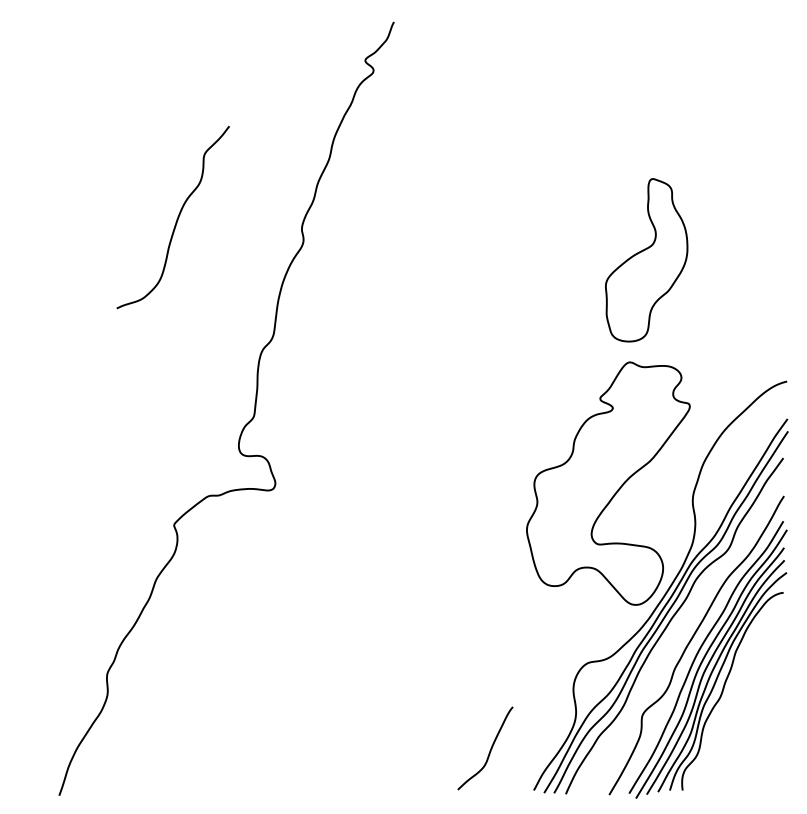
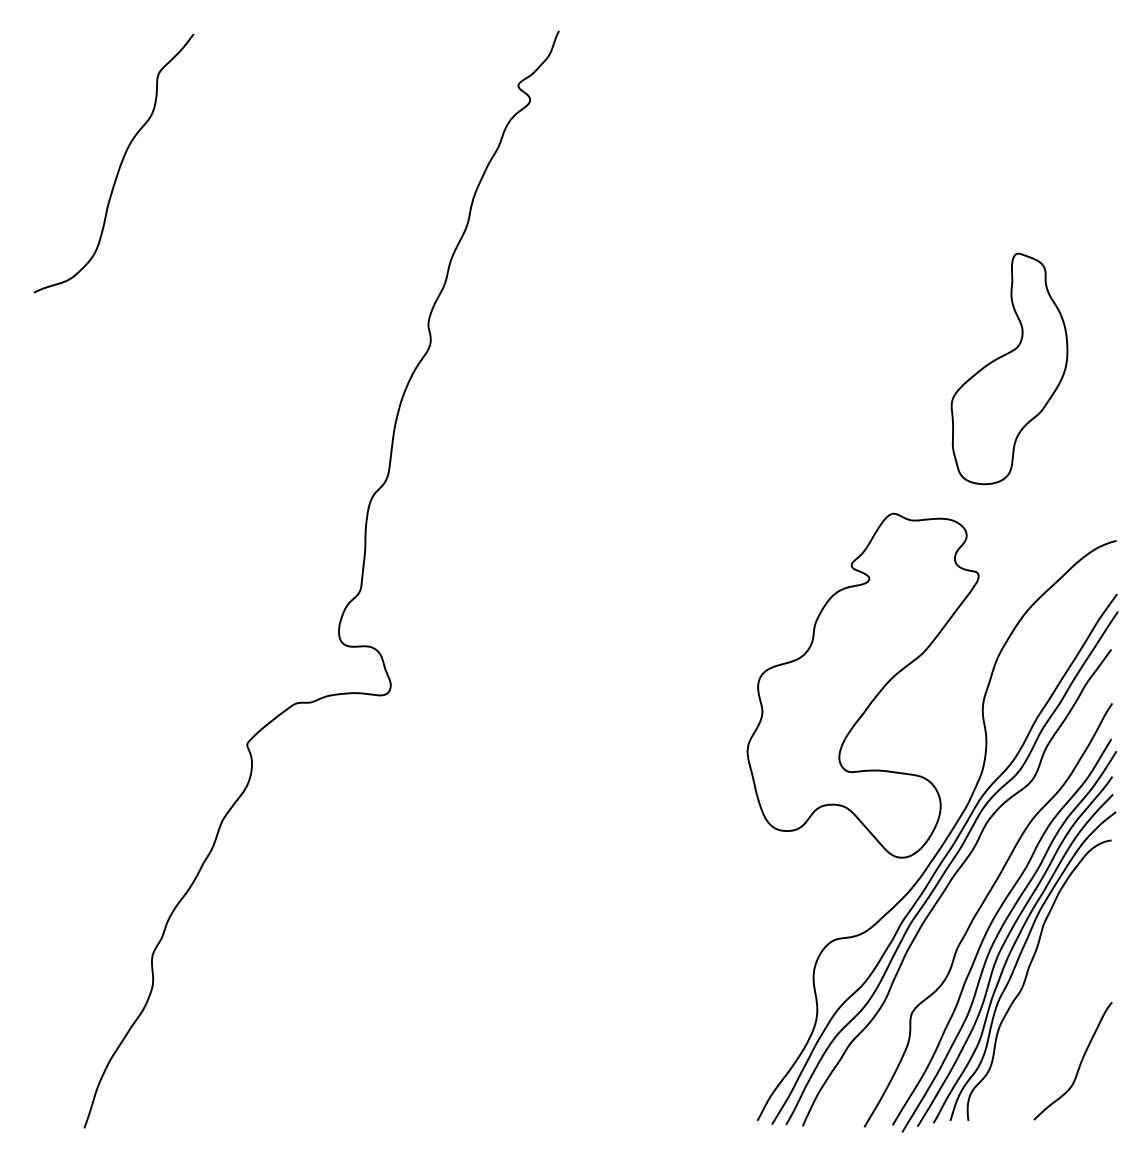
curve: (176, 219) -> (118, 166), moved
part: (646, 260) -> (1009, 369), moved
curve: (489, 750) -> (1078, 1064), moved

